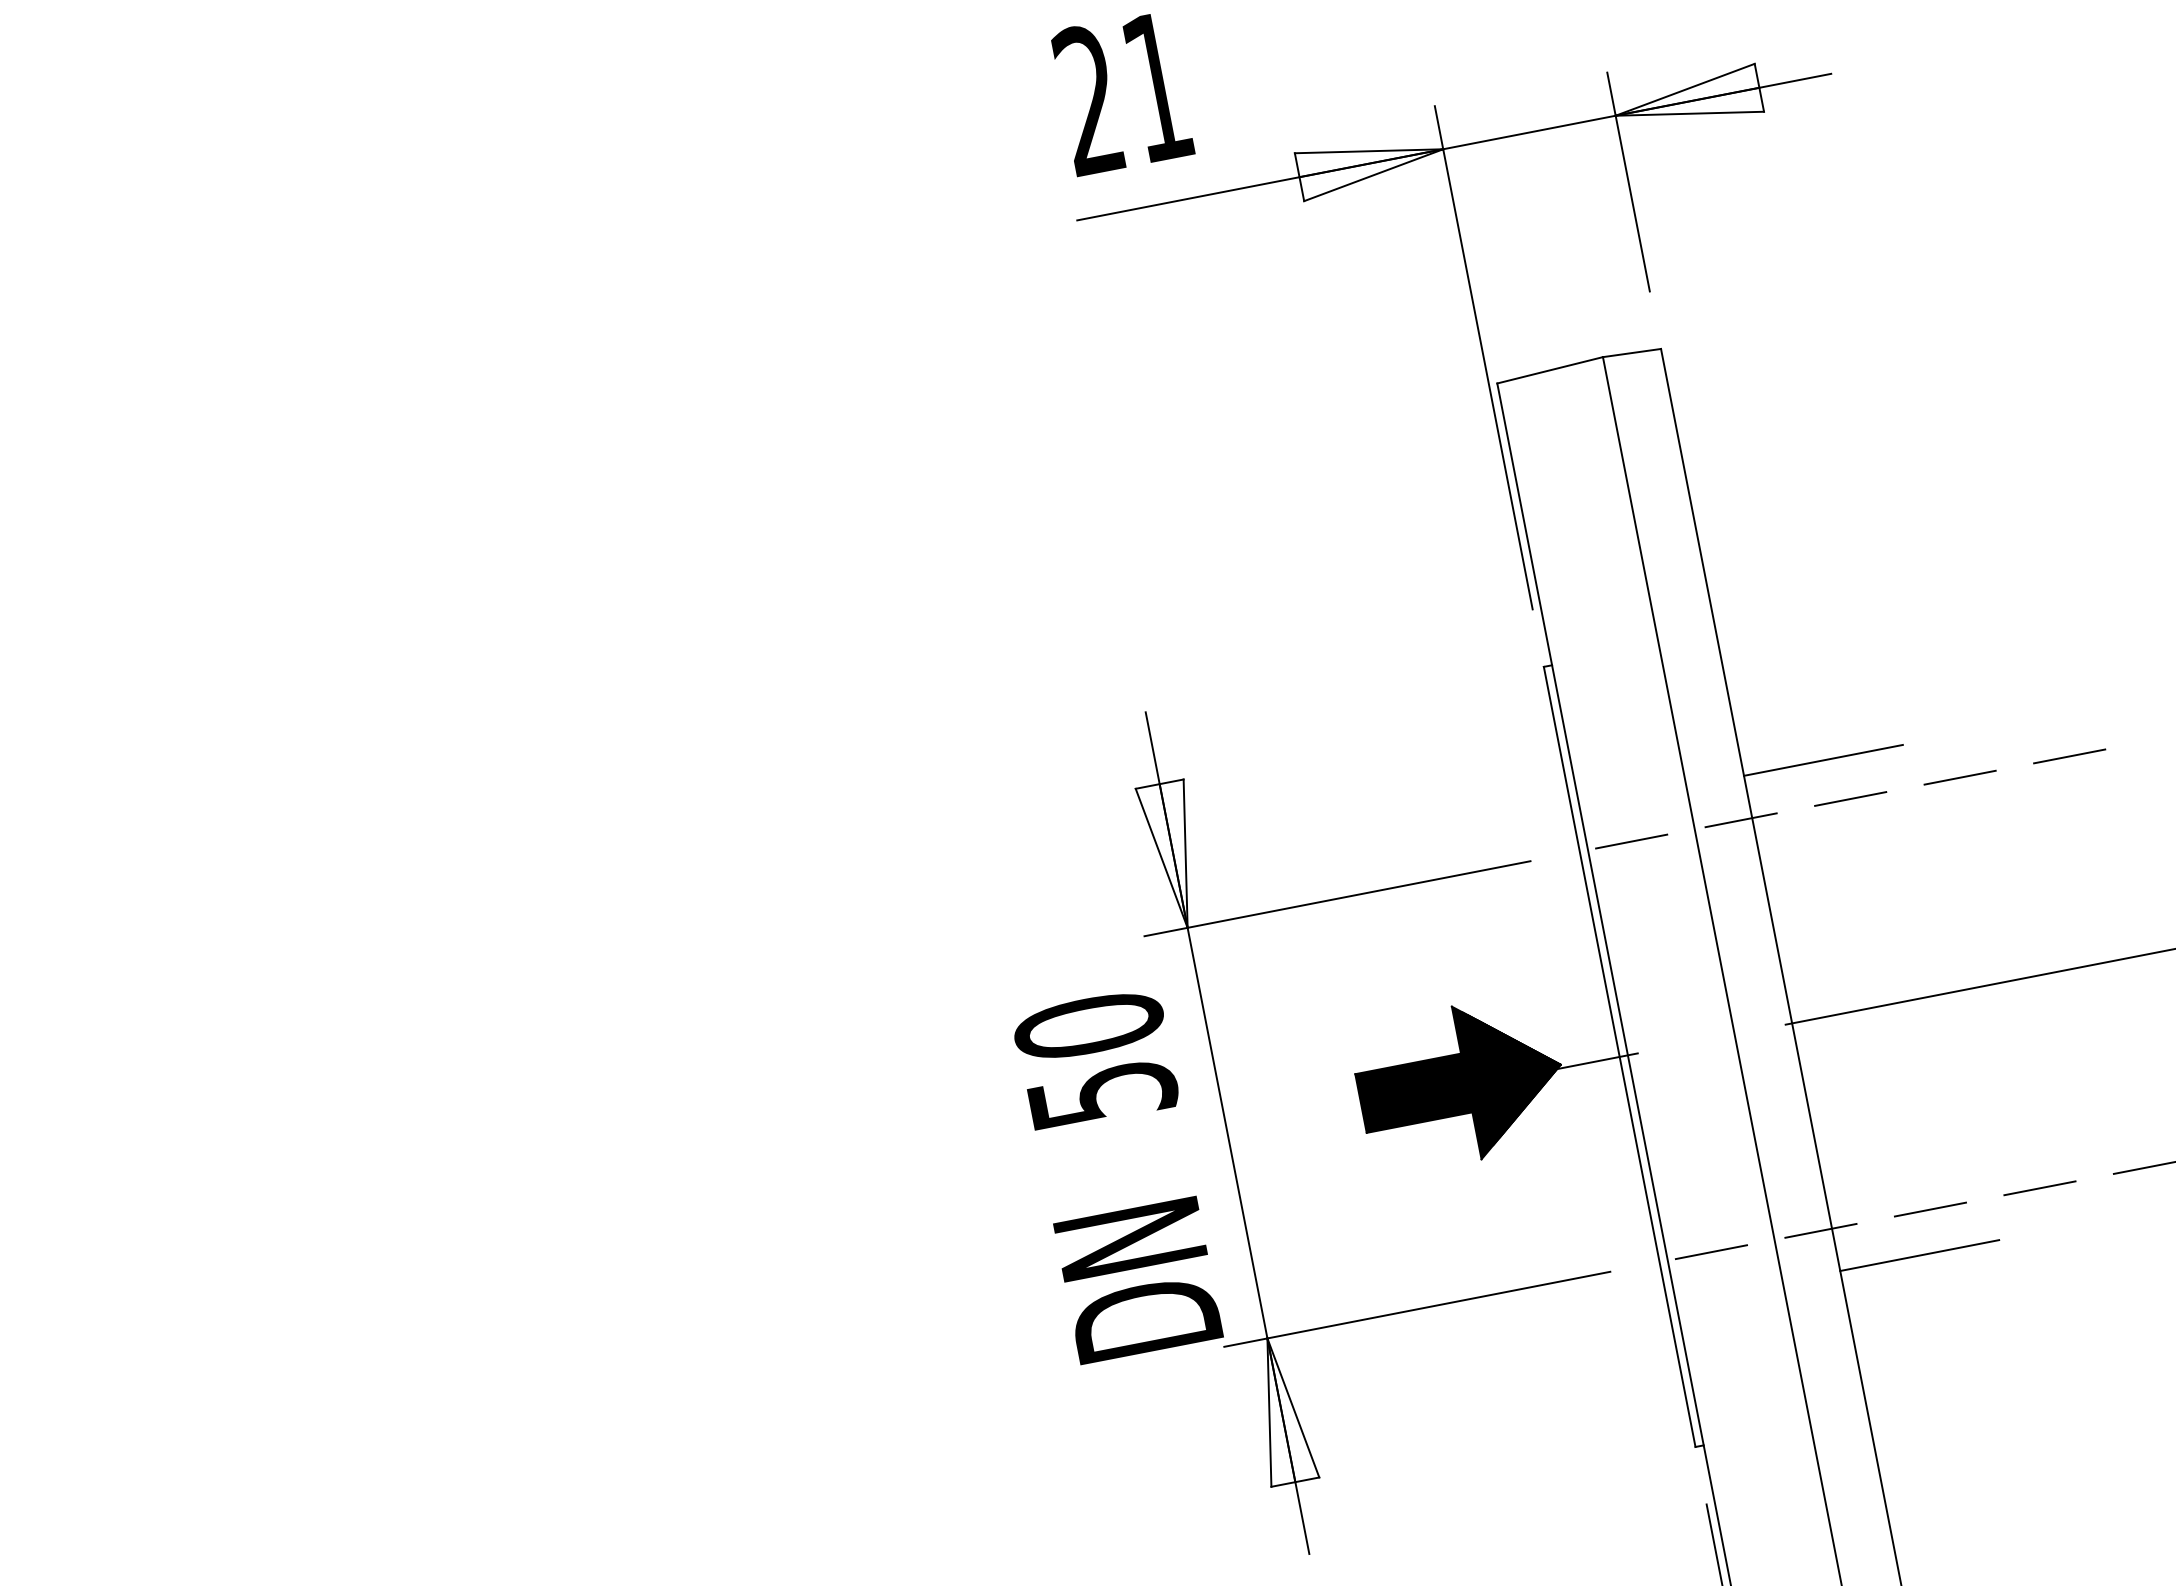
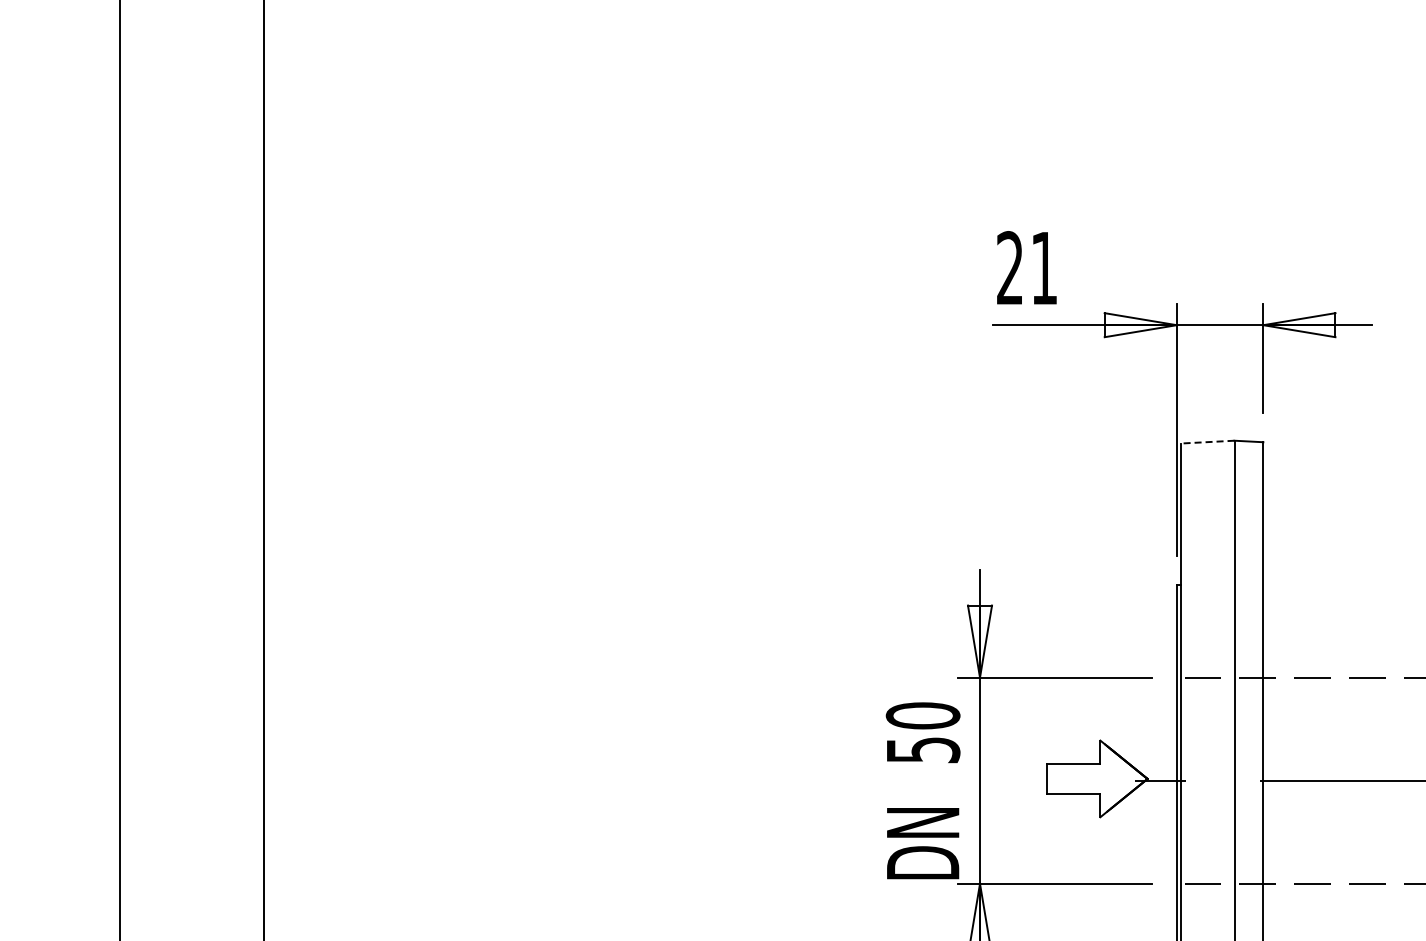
line: (1549, 371) -> (1207, 442), solid -> dashed
line: (1823, 760) -> (1303, 656), removed
fill: (1460, 1083) -> (1097, 778), removed
line: (1920, 1254) -> (1303, 904), removed

